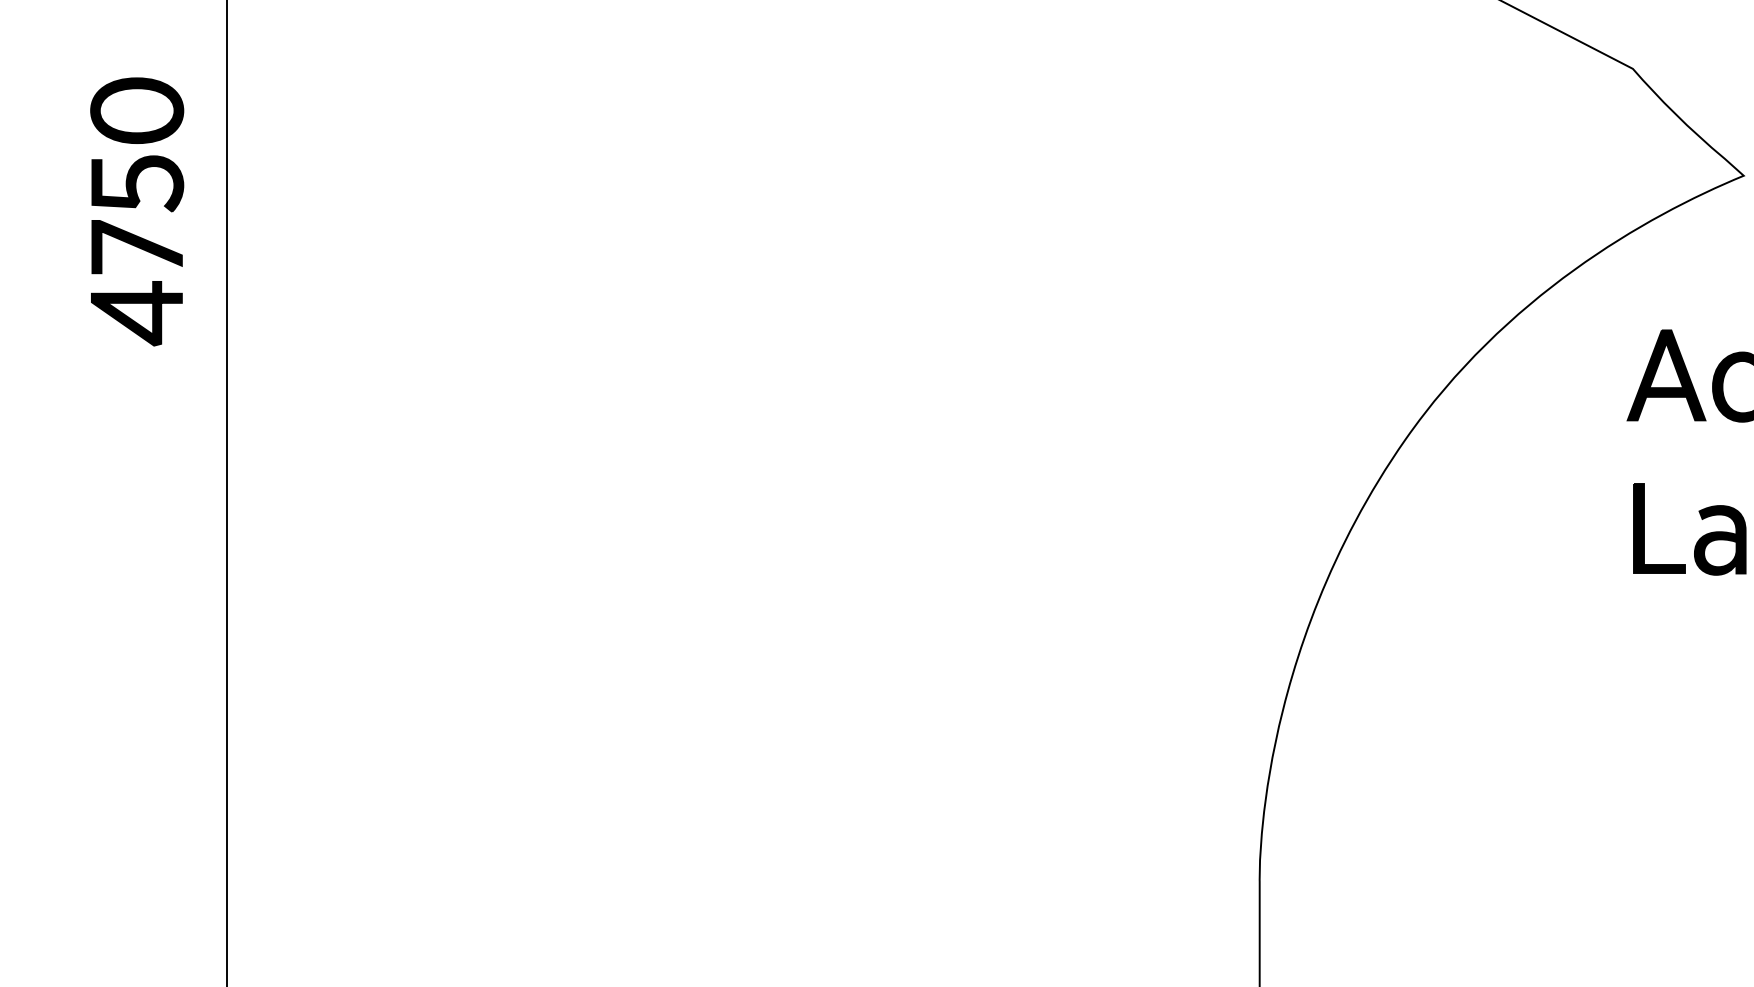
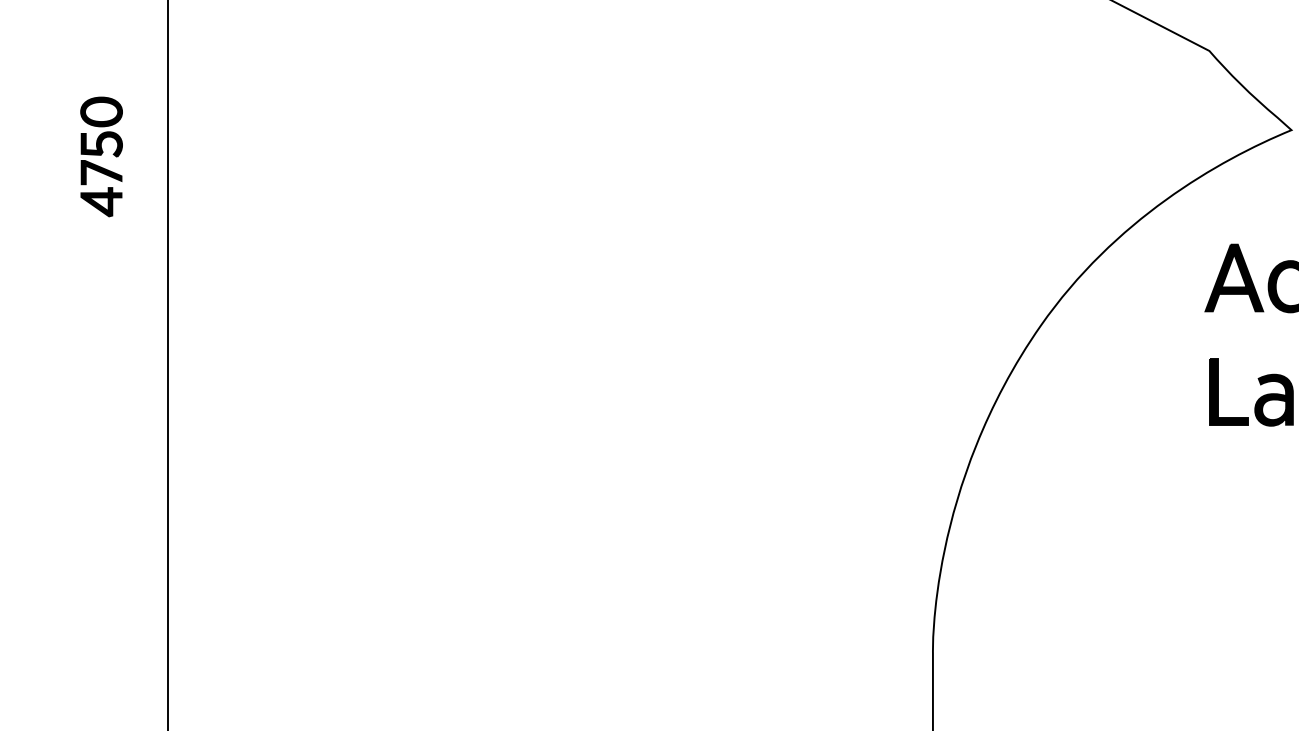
part: (137, 211) -> (101, 156), size x0.6

